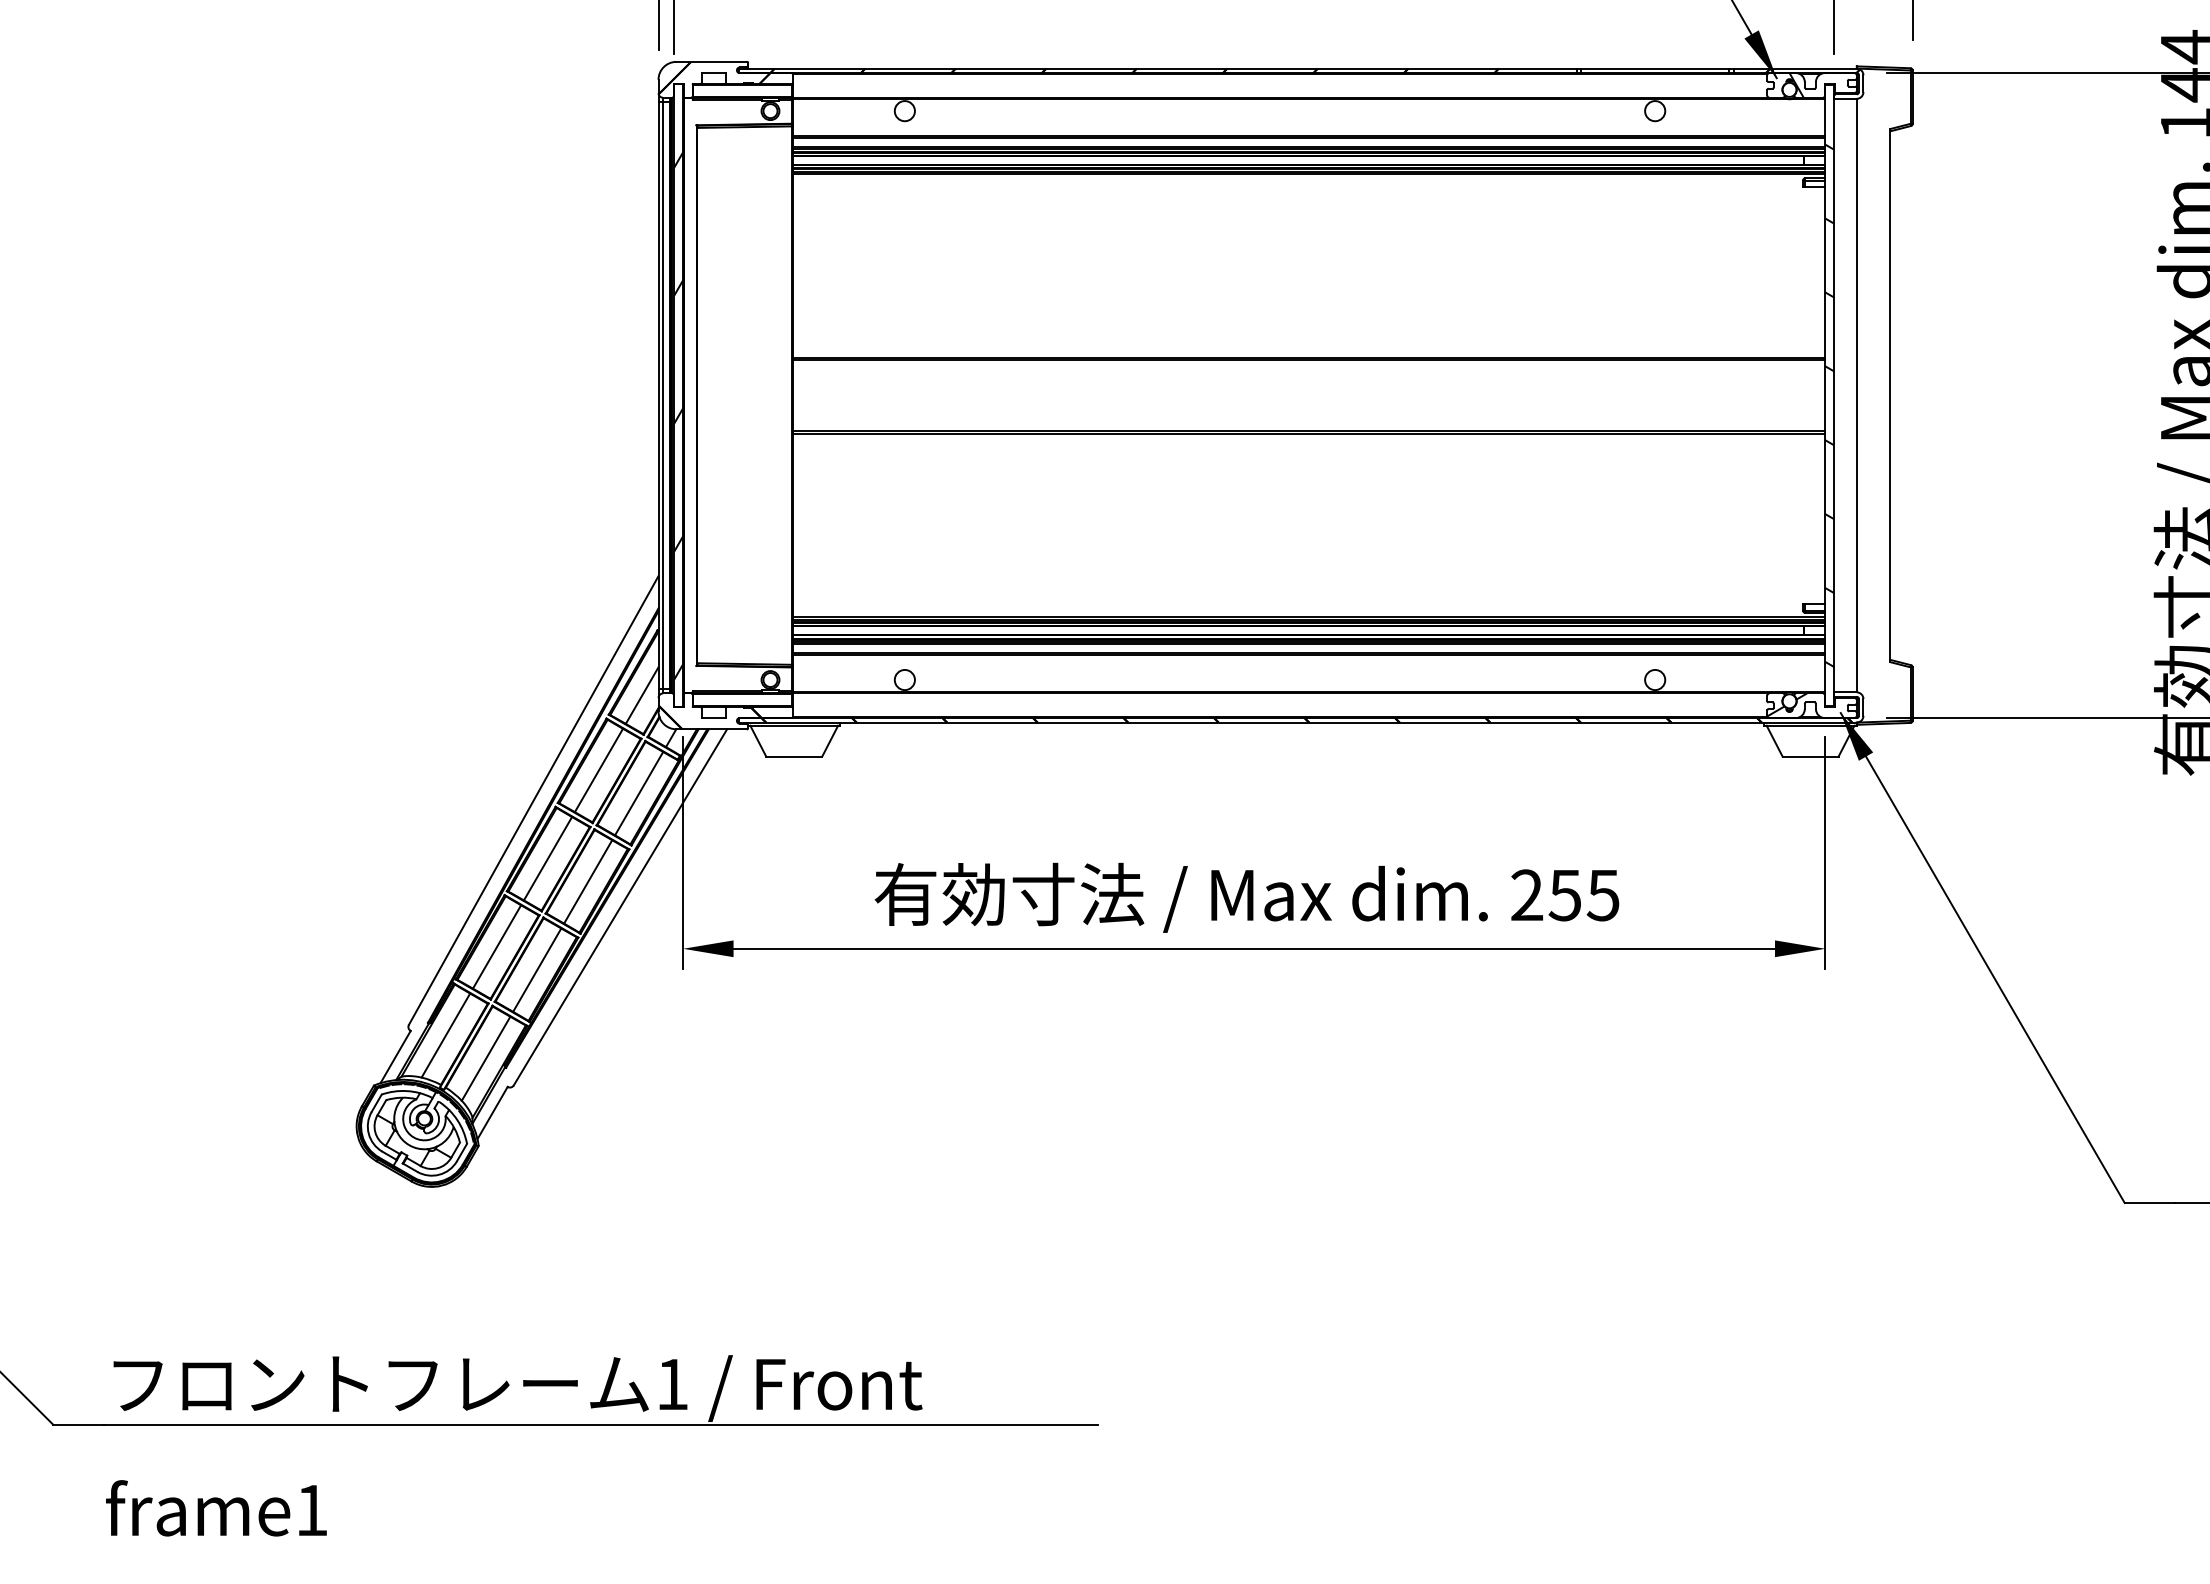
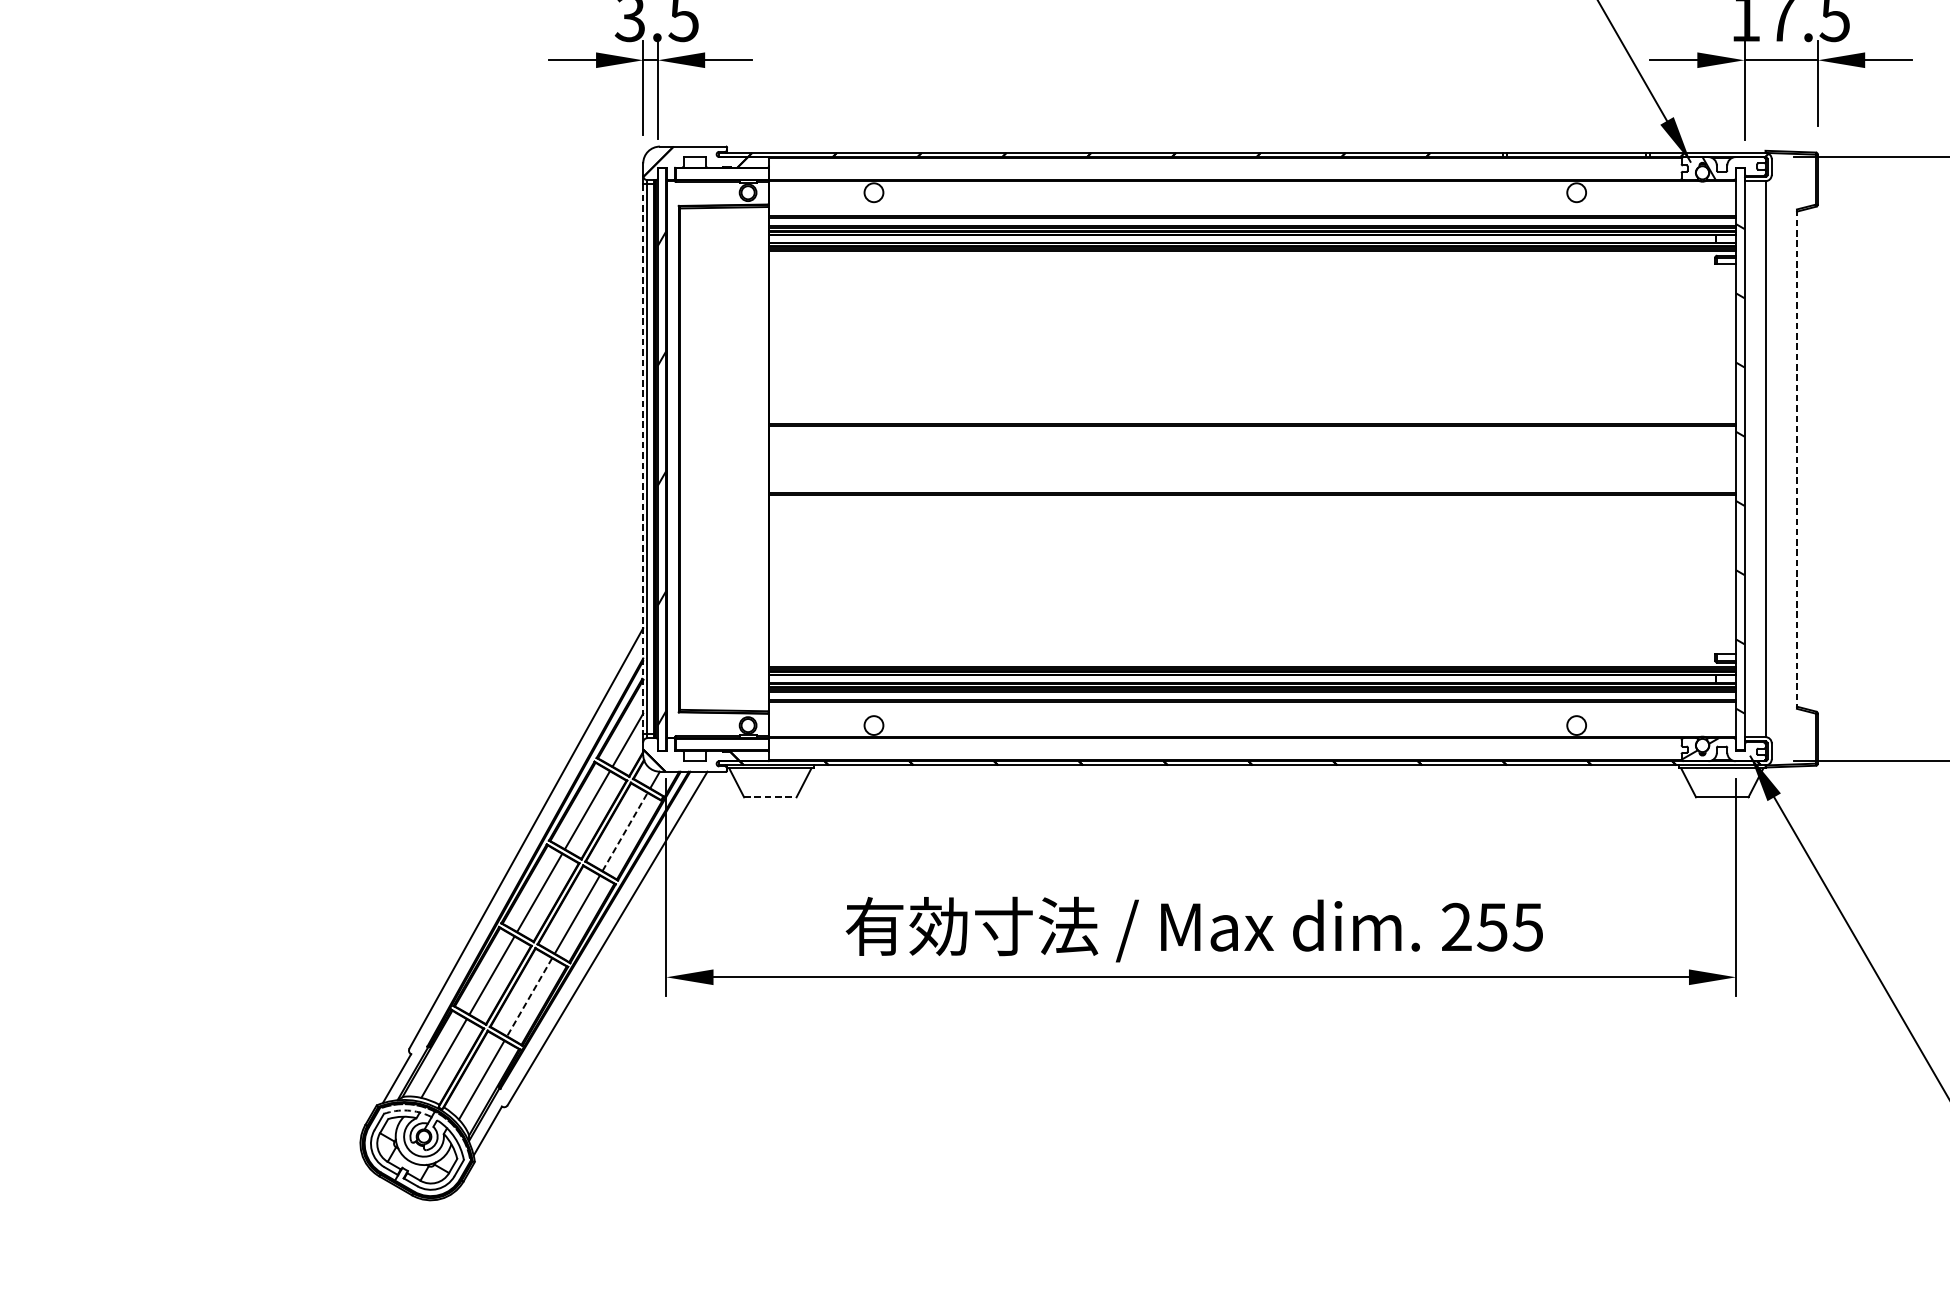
line: (1890, 395) -> (1797, 459), solid -> dashed
line: (658, 396) -> (643, 460), solid -> dashed
line: (794, 756) -> (770, 797), solid -> dashed
line: (639, 793) -> (625, 831), solid -> dashed
line: (536, 970) -> (528, 997), solid -> dashed
arc: (406, 1091) -> (407, 1110), solid -> dashed

